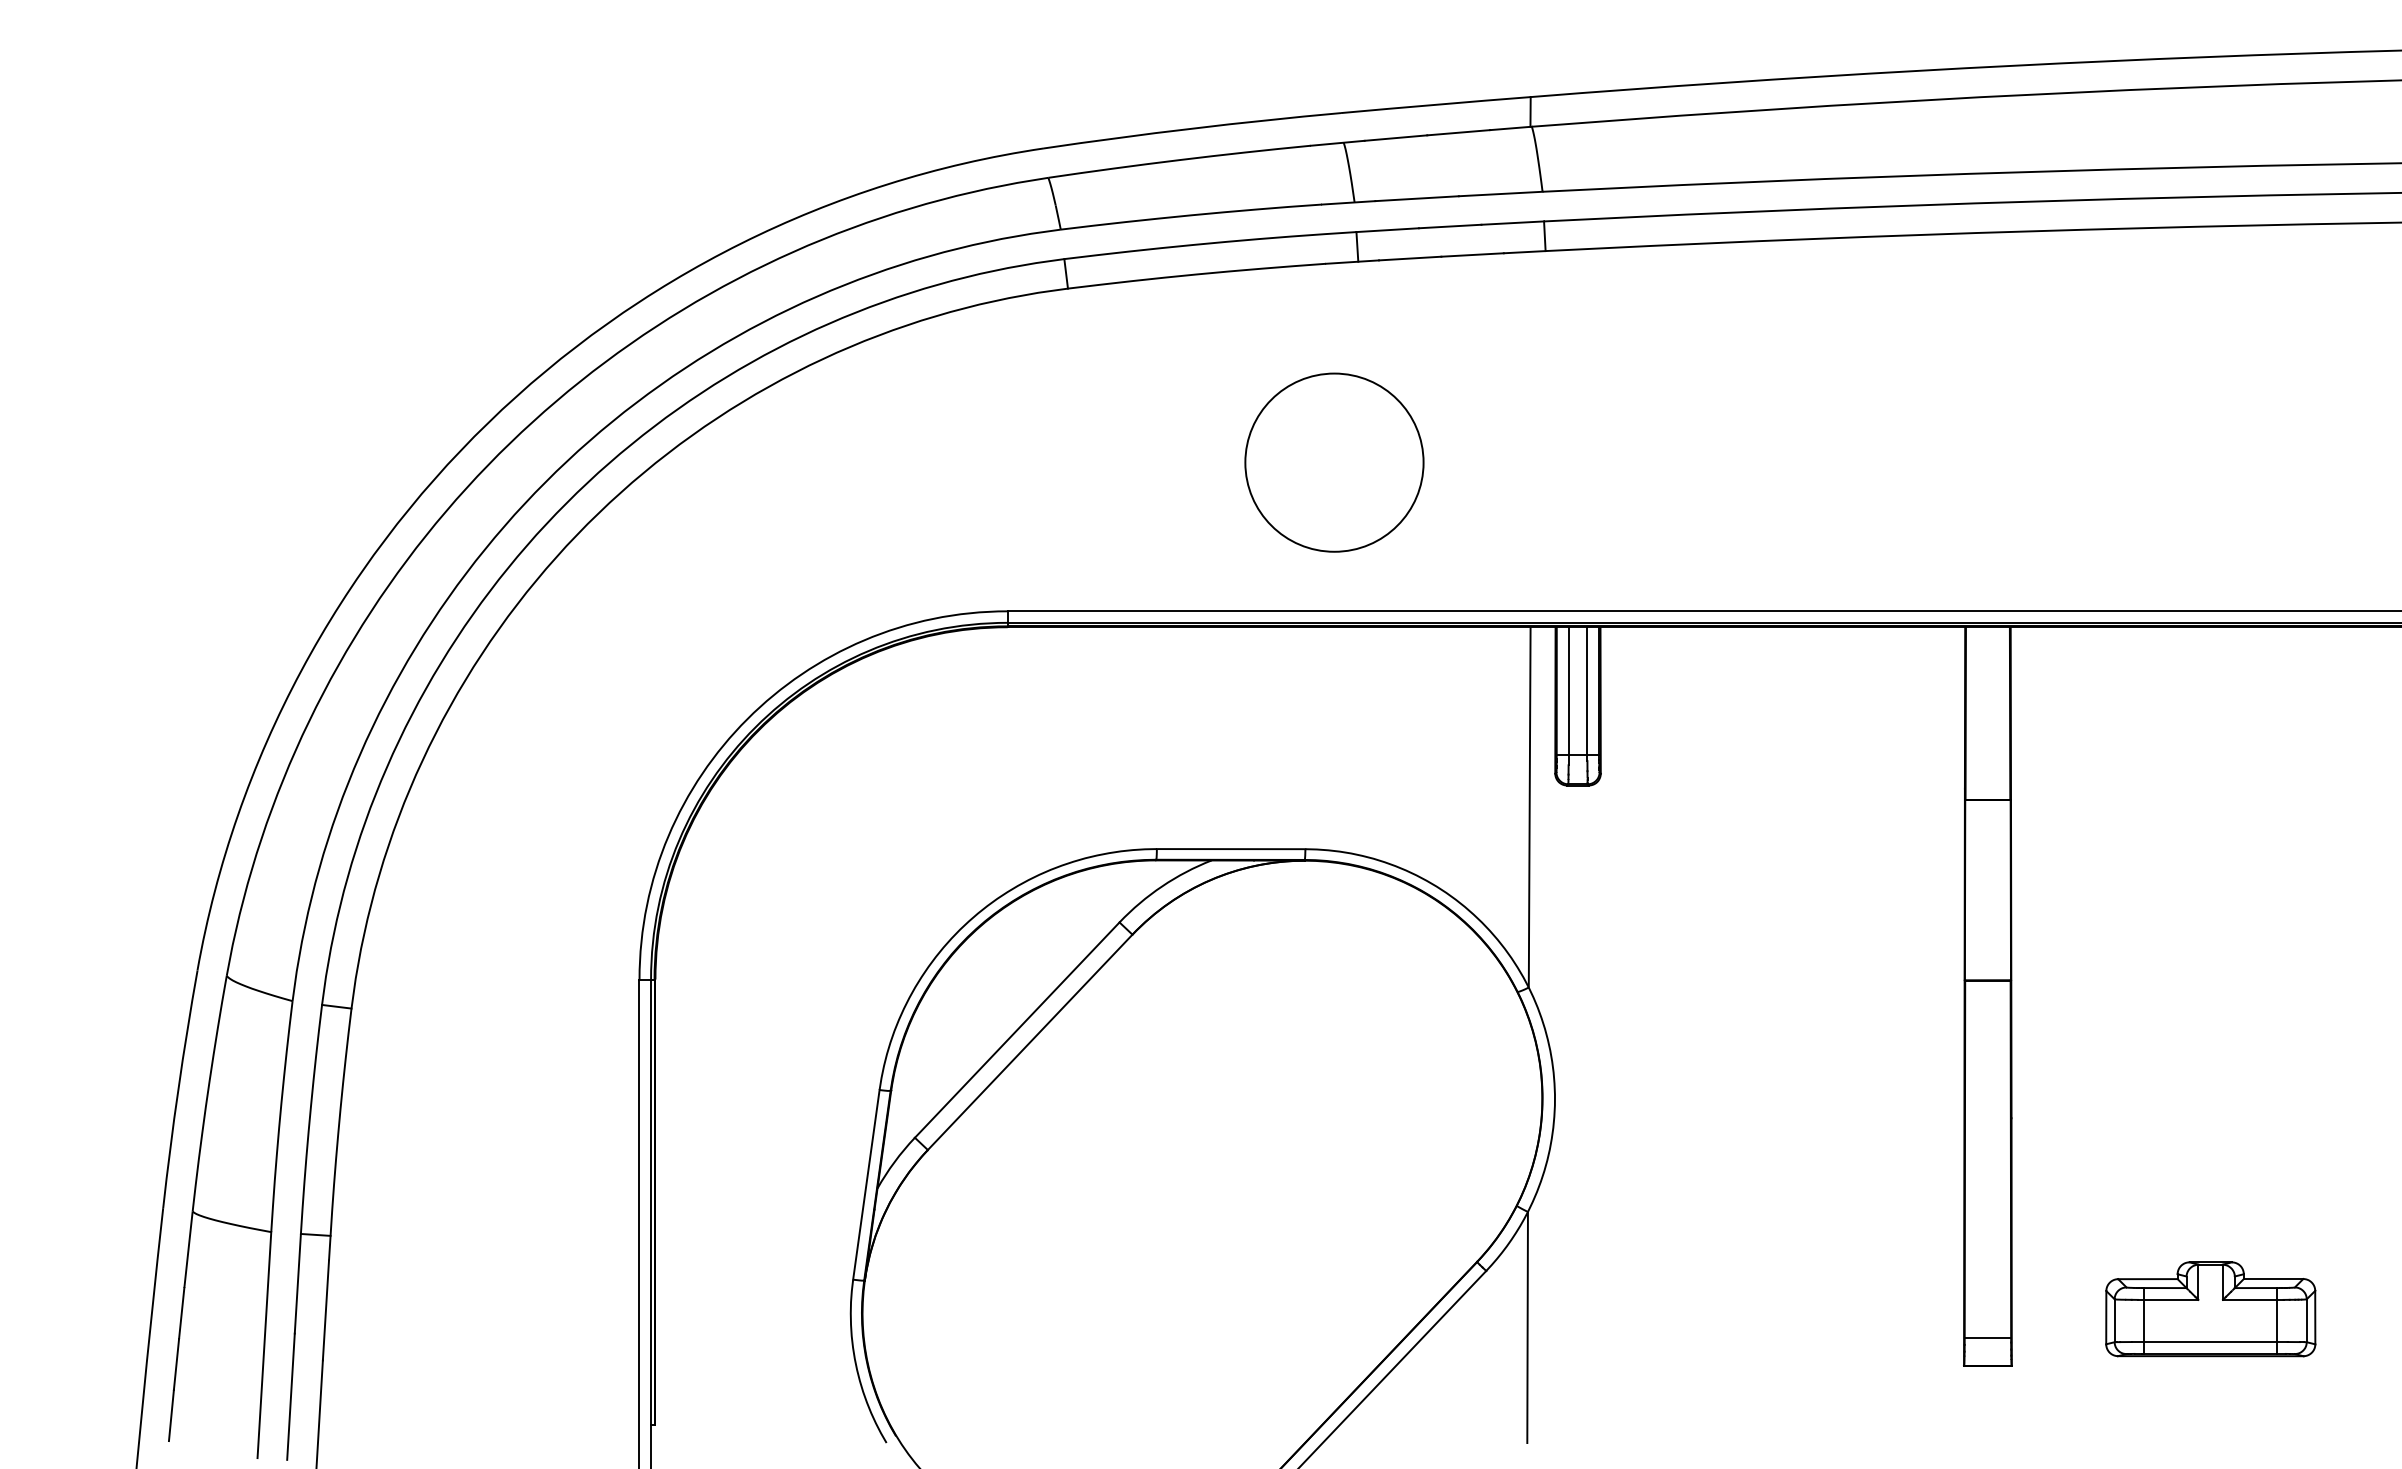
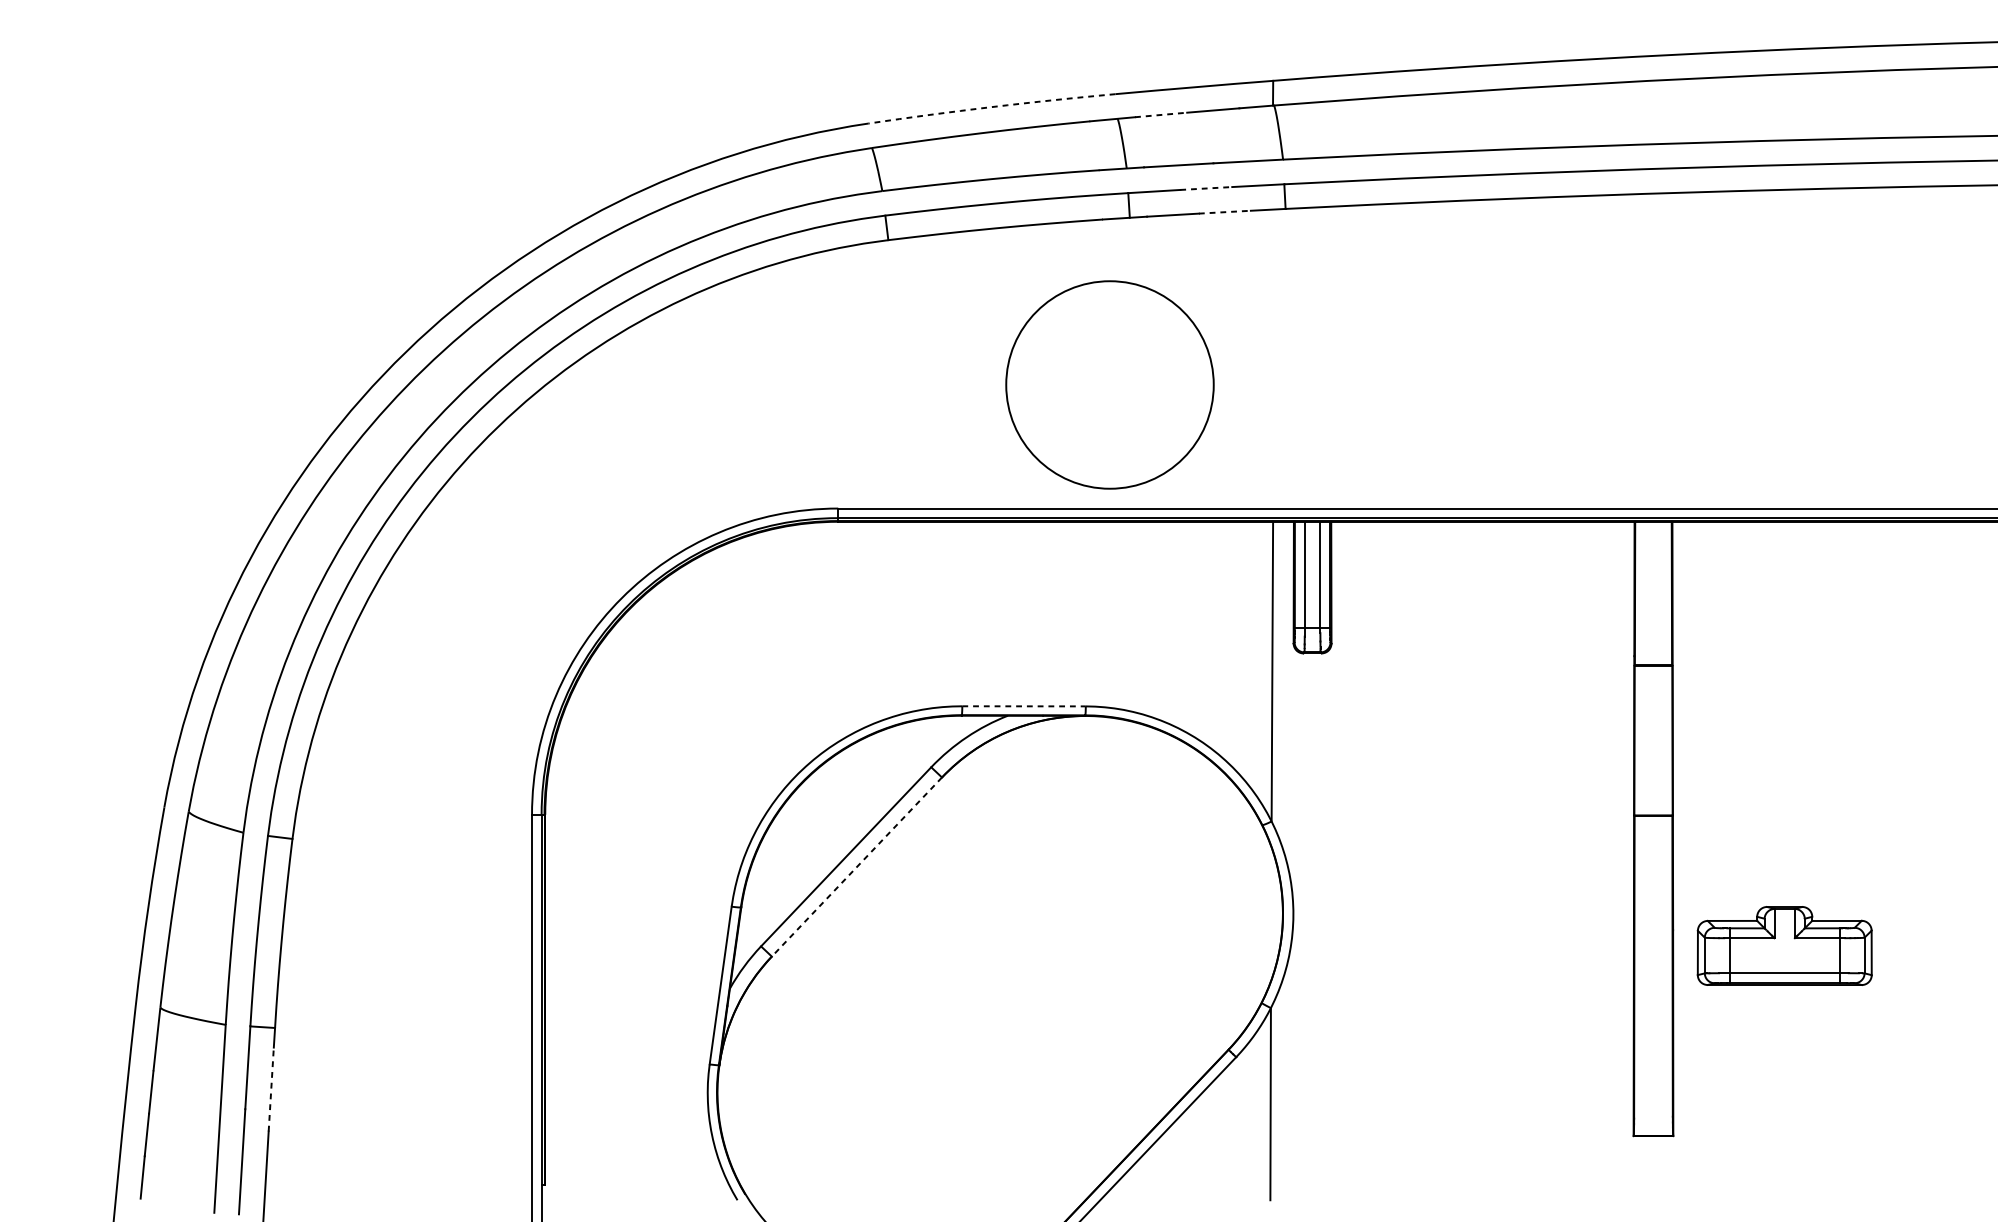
arc: (1192, 128) -> (991, 106), solid -> dashed
line: (1396, 138) -> (1161, 115), solid -> dashed
line: (1450, 226) -> (1206, 188), solid -> dashed
line: (1473, 254) -> (1225, 211), solid -> dashed
circle: (1334, 462) -> (1110, 384), size x1.4
line: (1231, 849) -> (1024, 706), solid -> dashed
line: (1030, 1042) -> (857, 867), solid -> dashed
part: (2210, 1309) -> (1784, 946), moved
line: (325, 1310) -> (270, 1090), solid -> dashed
line: (1987, 1337) -> (1653, 1112), removed

